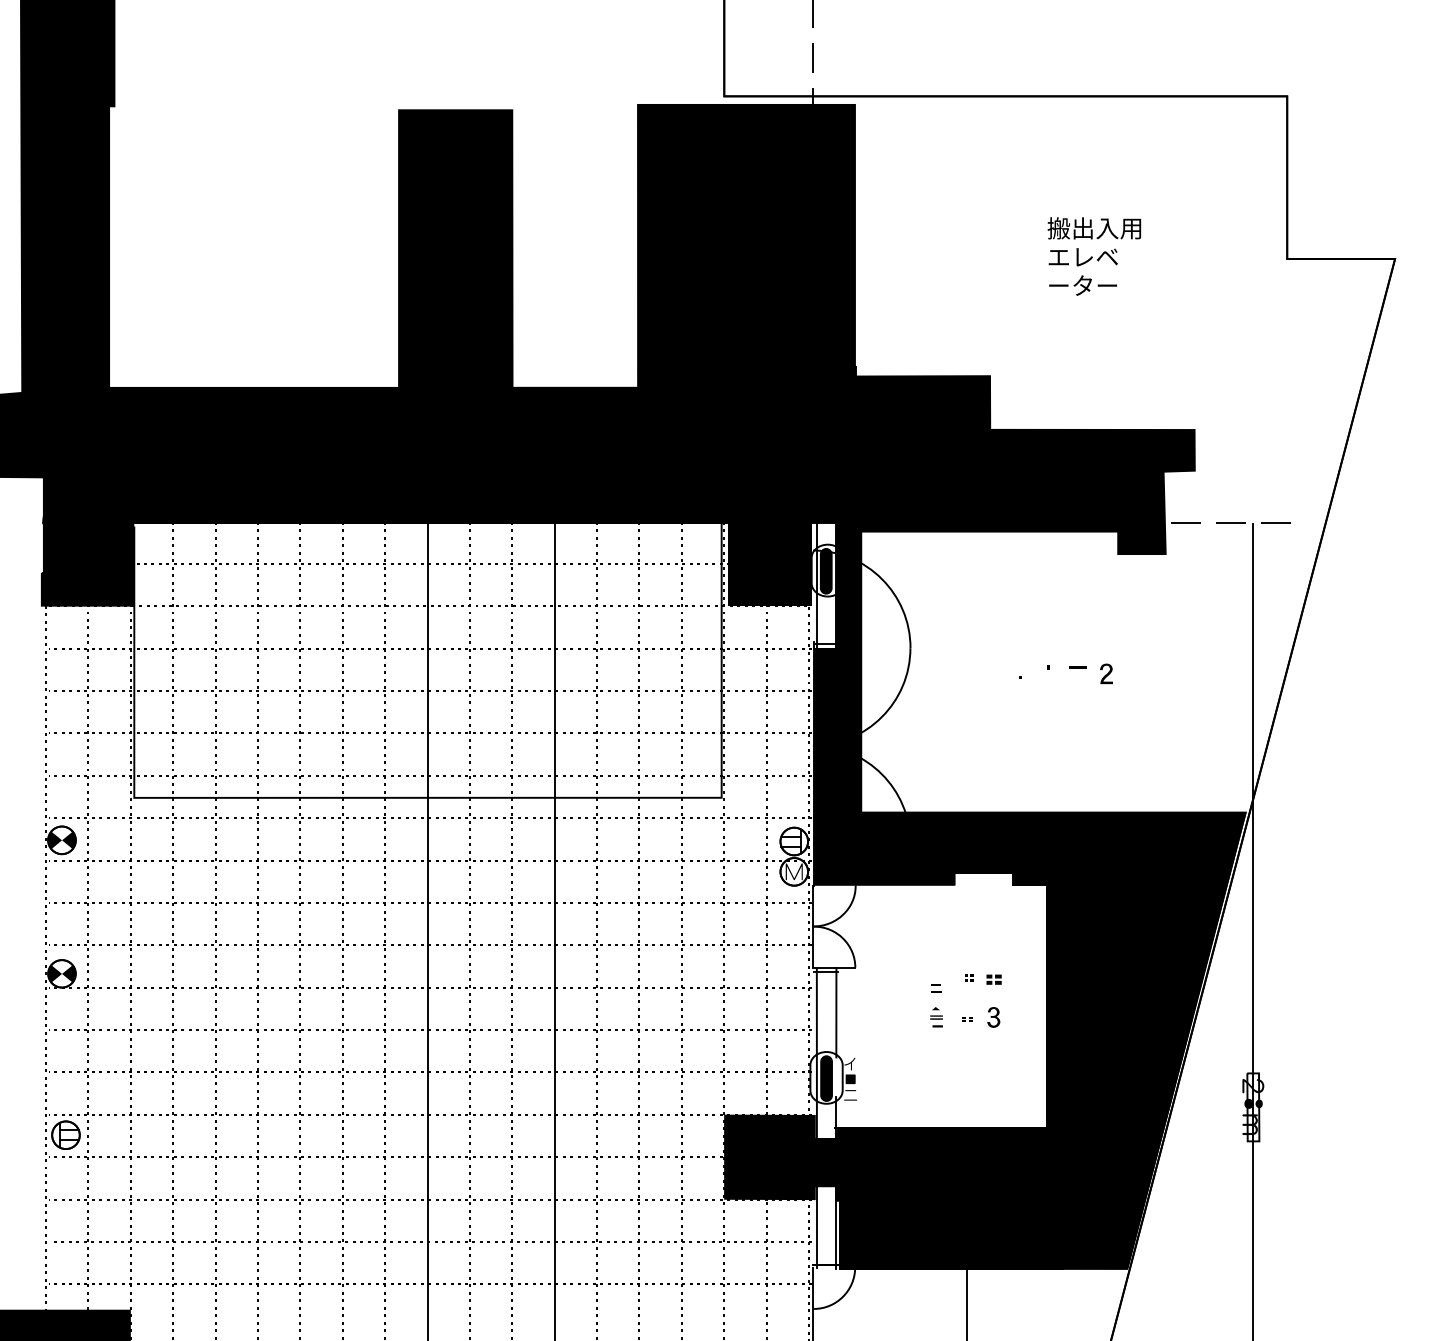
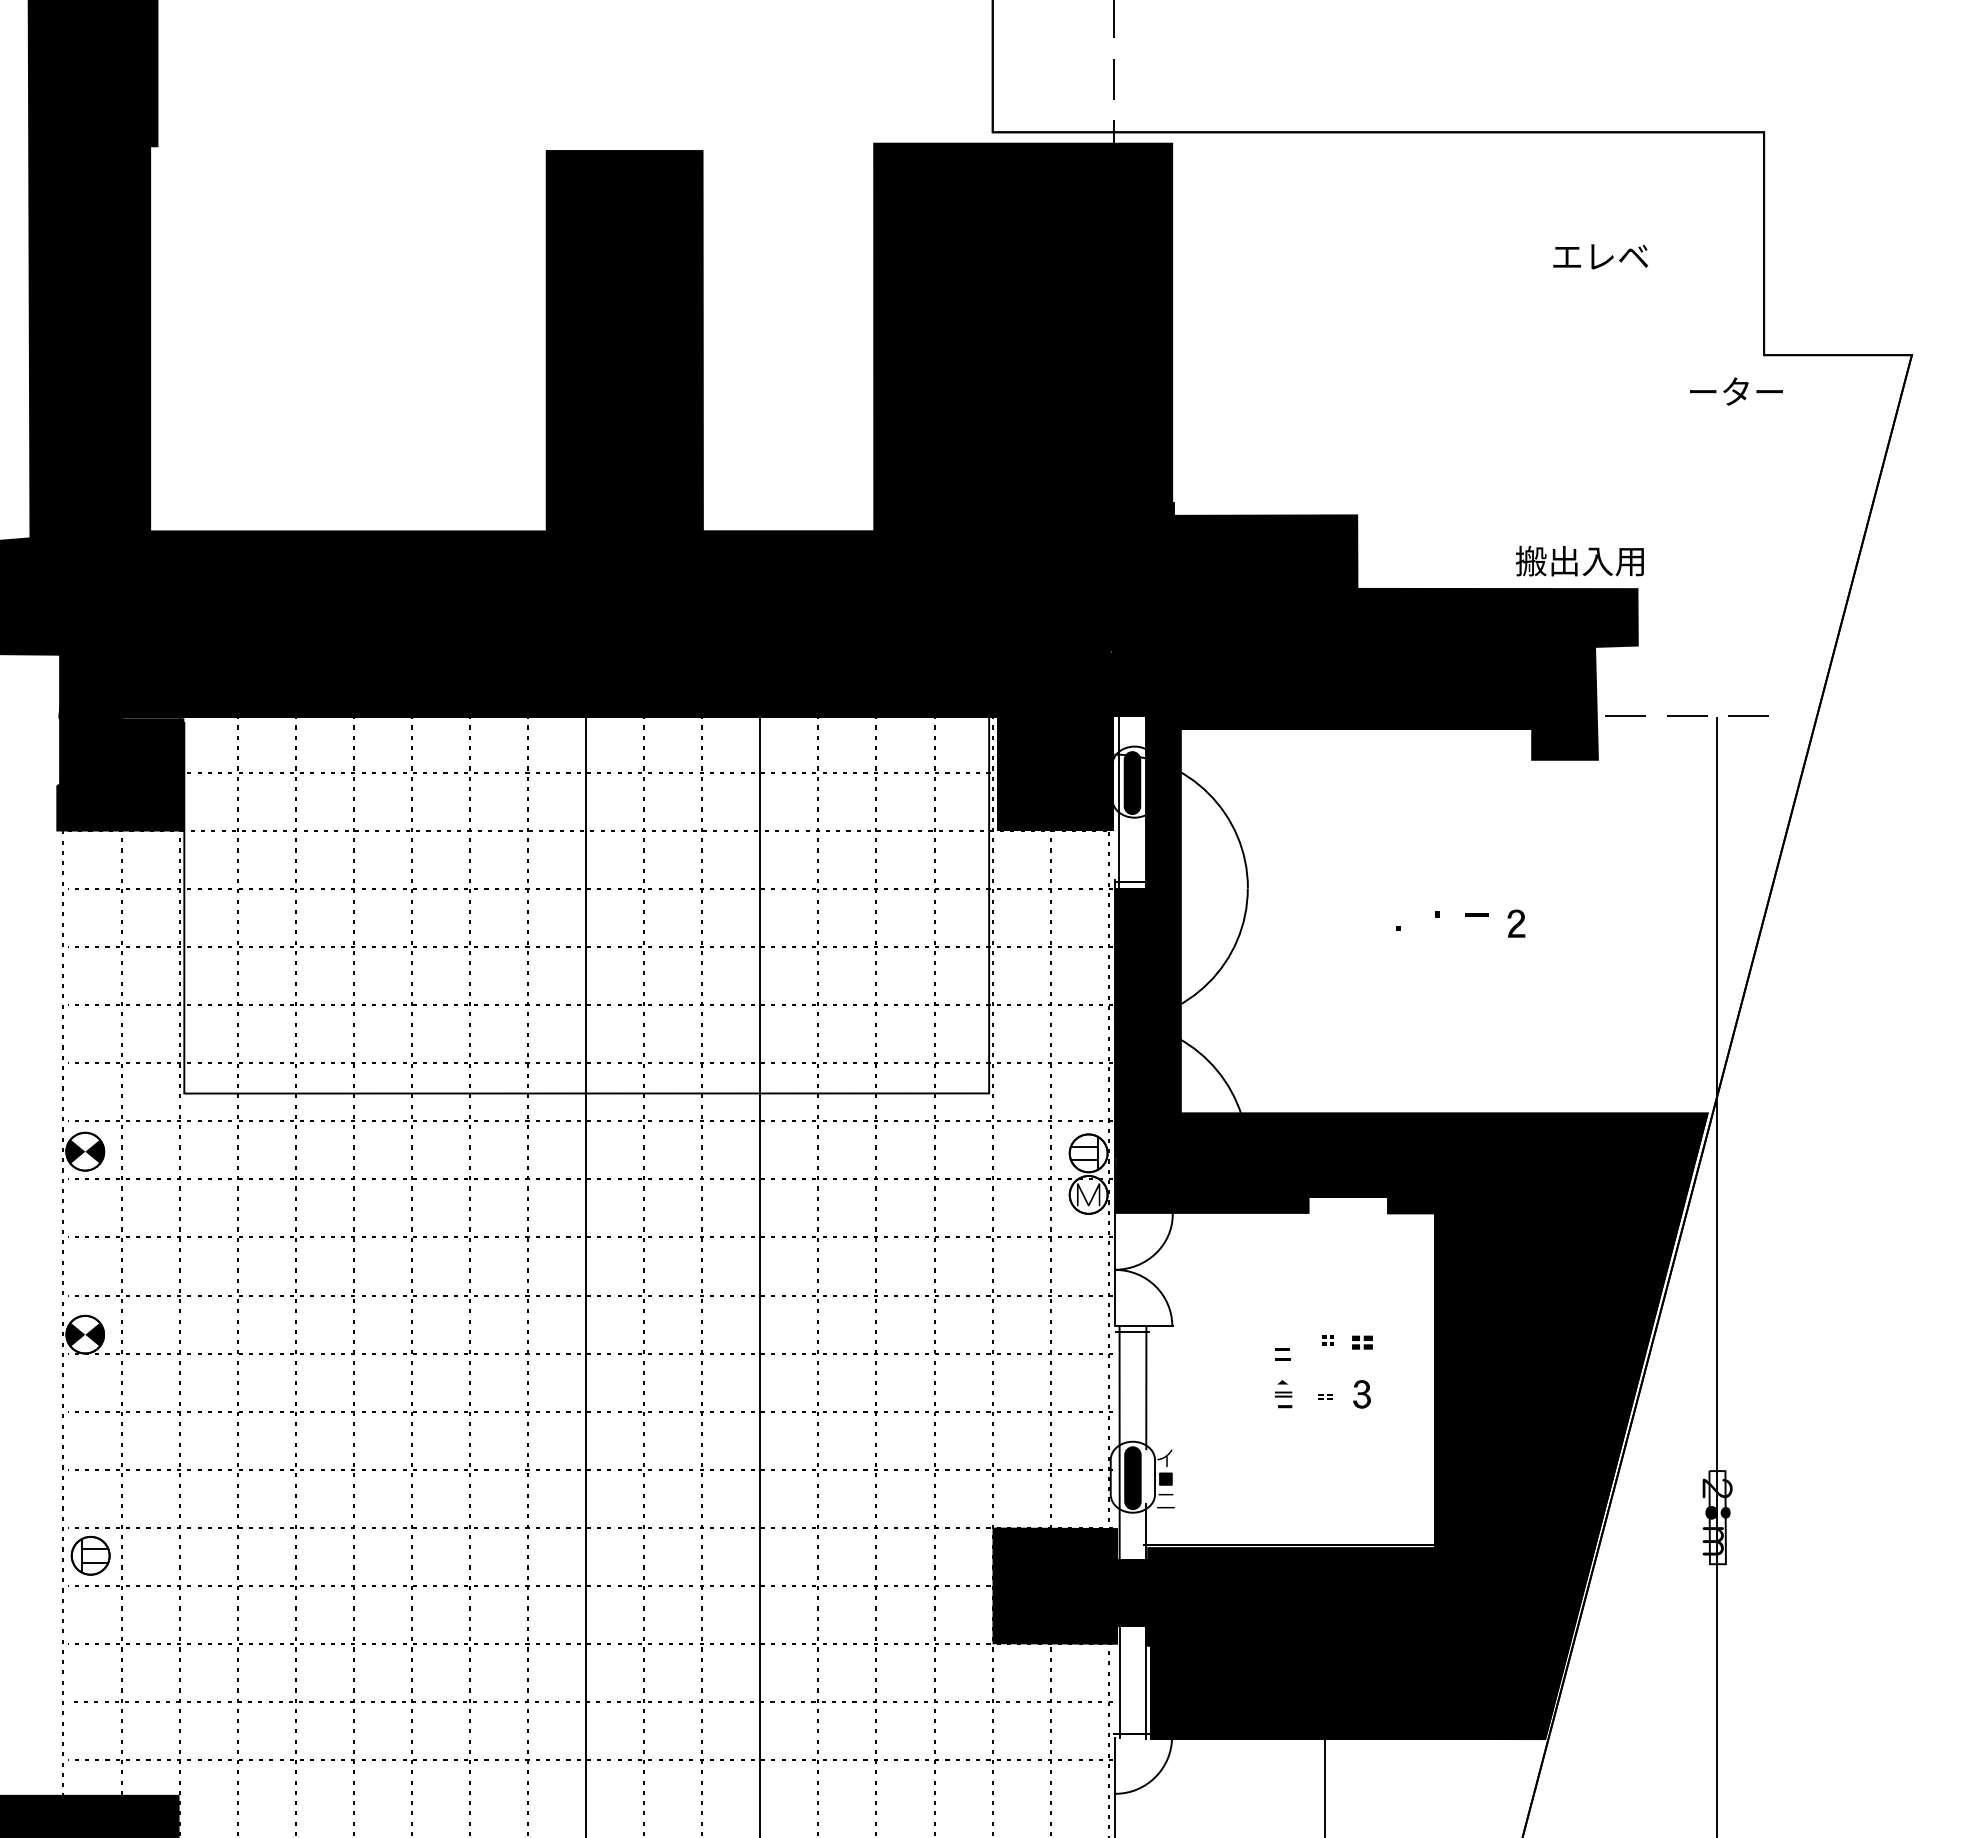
text: (1094, 227) -> (1579, 560), moved
text: (1083, 257) -> (1600, 256), moved
text: (1083, 285) -> (1736, 391), moved

